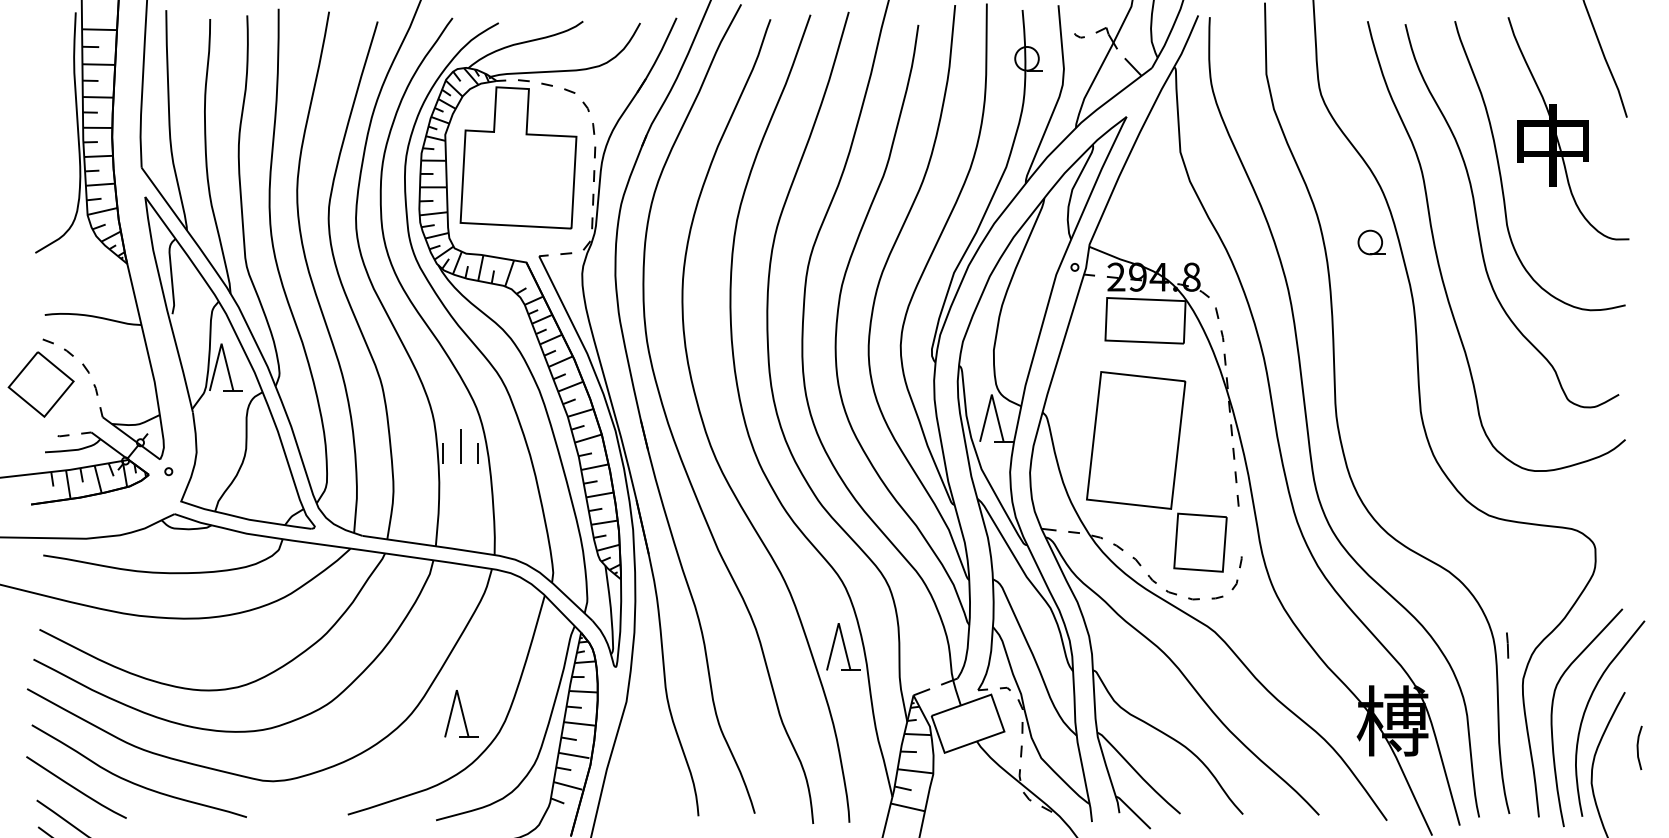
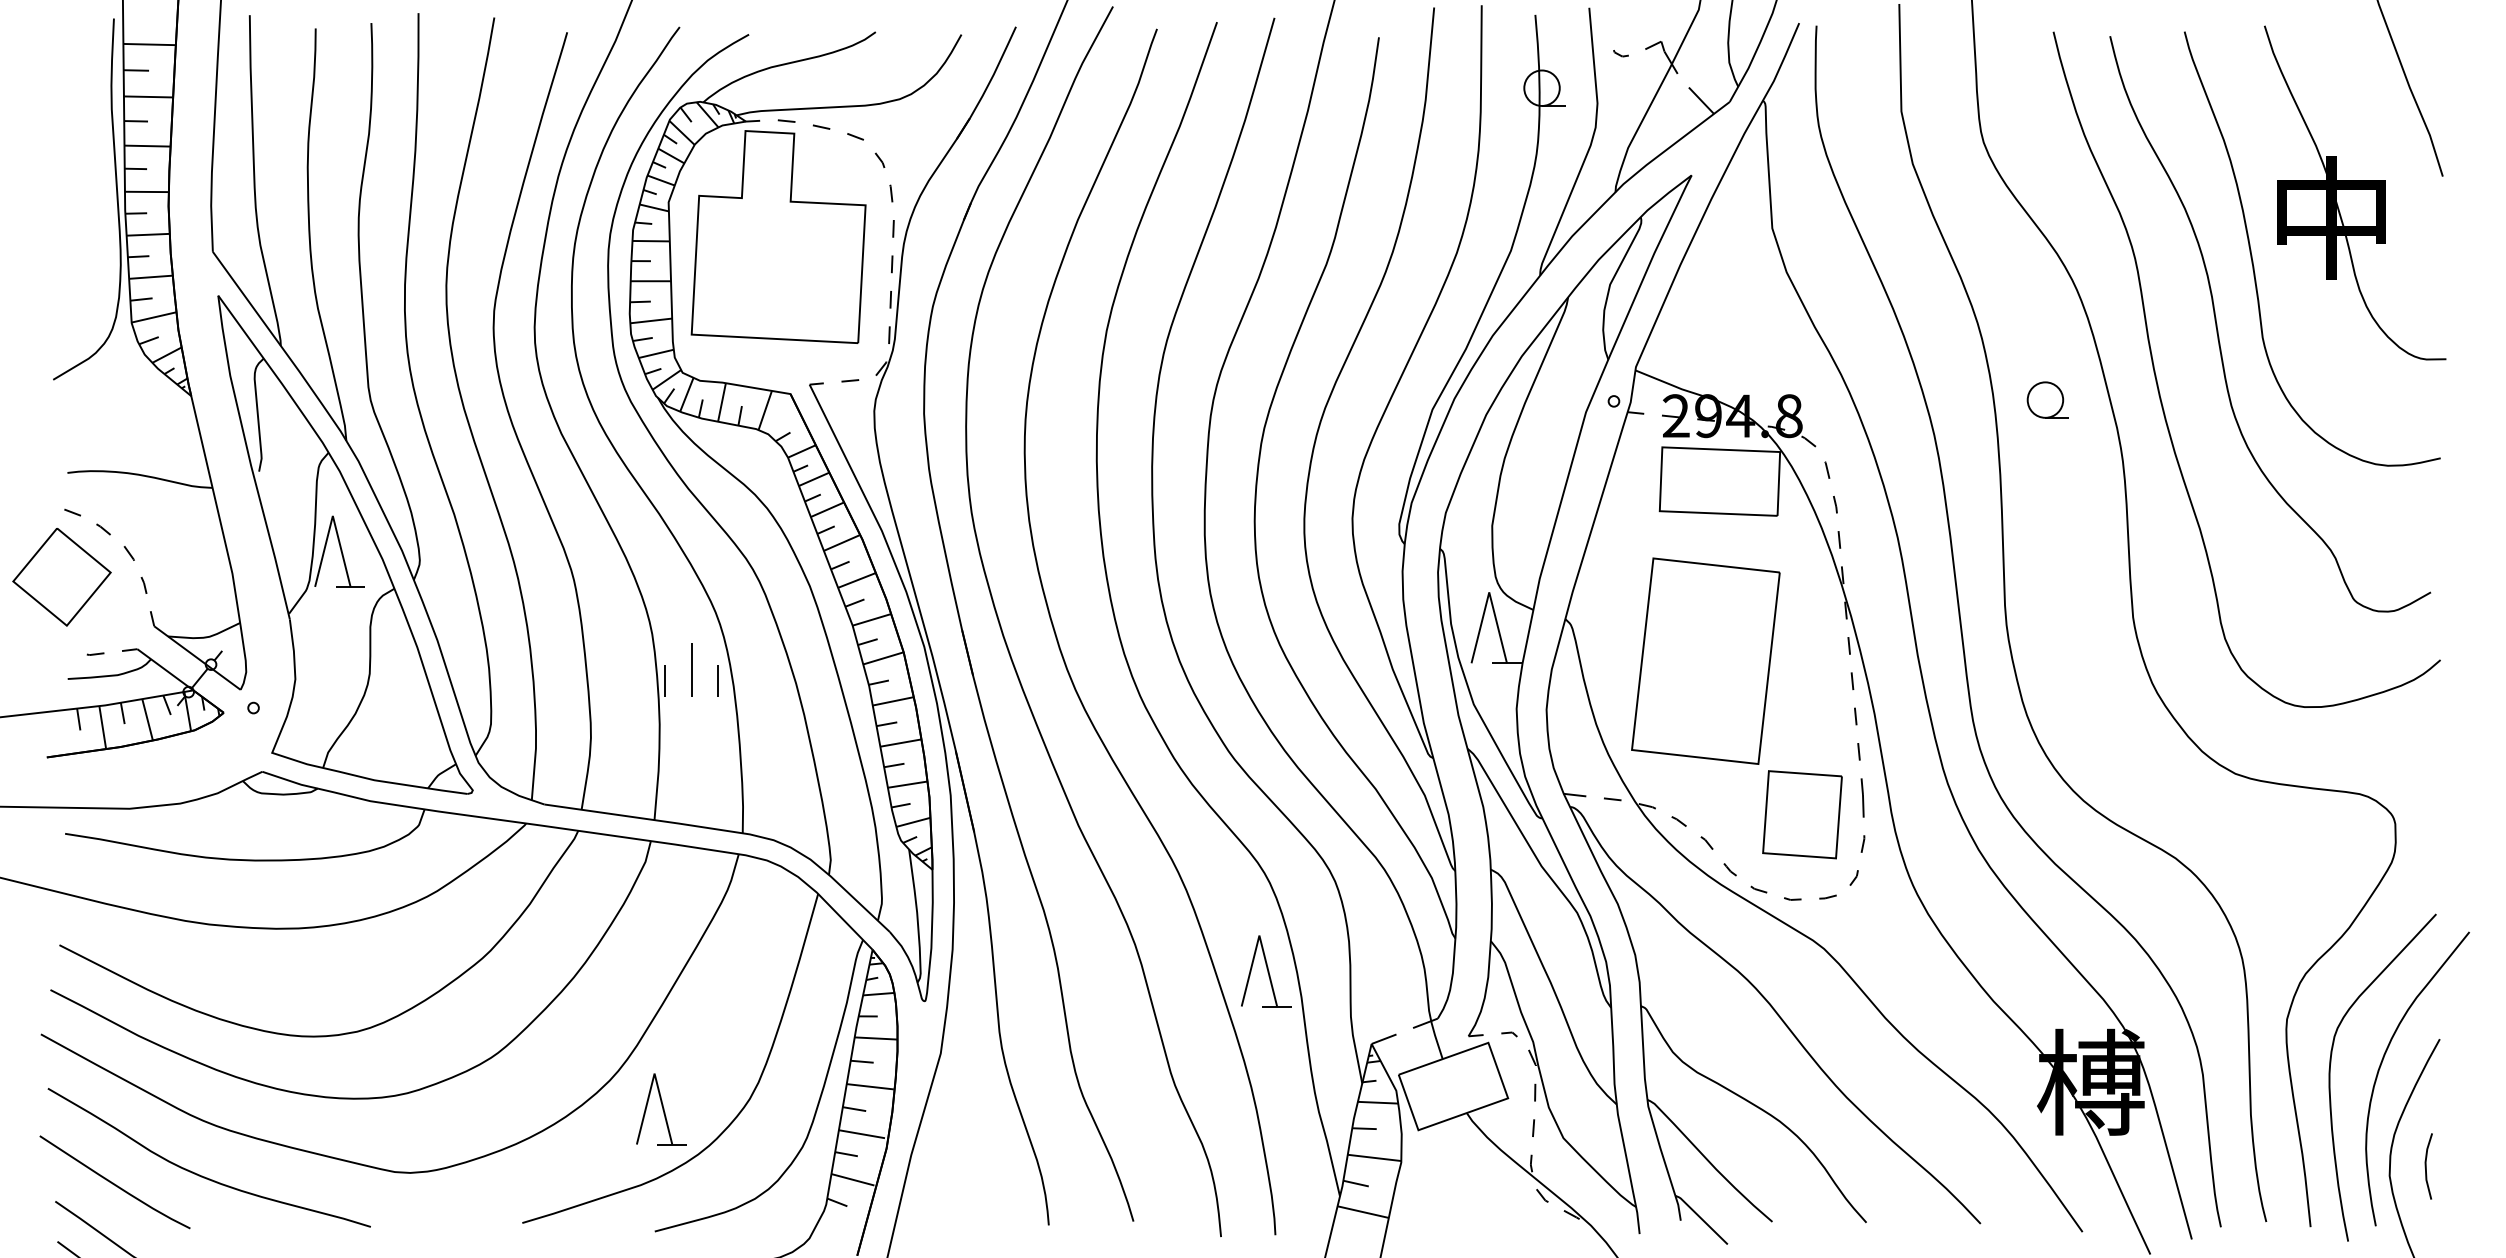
part: (1371, 242) -> (2047, 400), moved
line: (1507, 645) -> (1862, 797), moved
part: (461, 713) -> (661, 1108), moved
line: (1638, 747) -> (2427, 1165), moved

